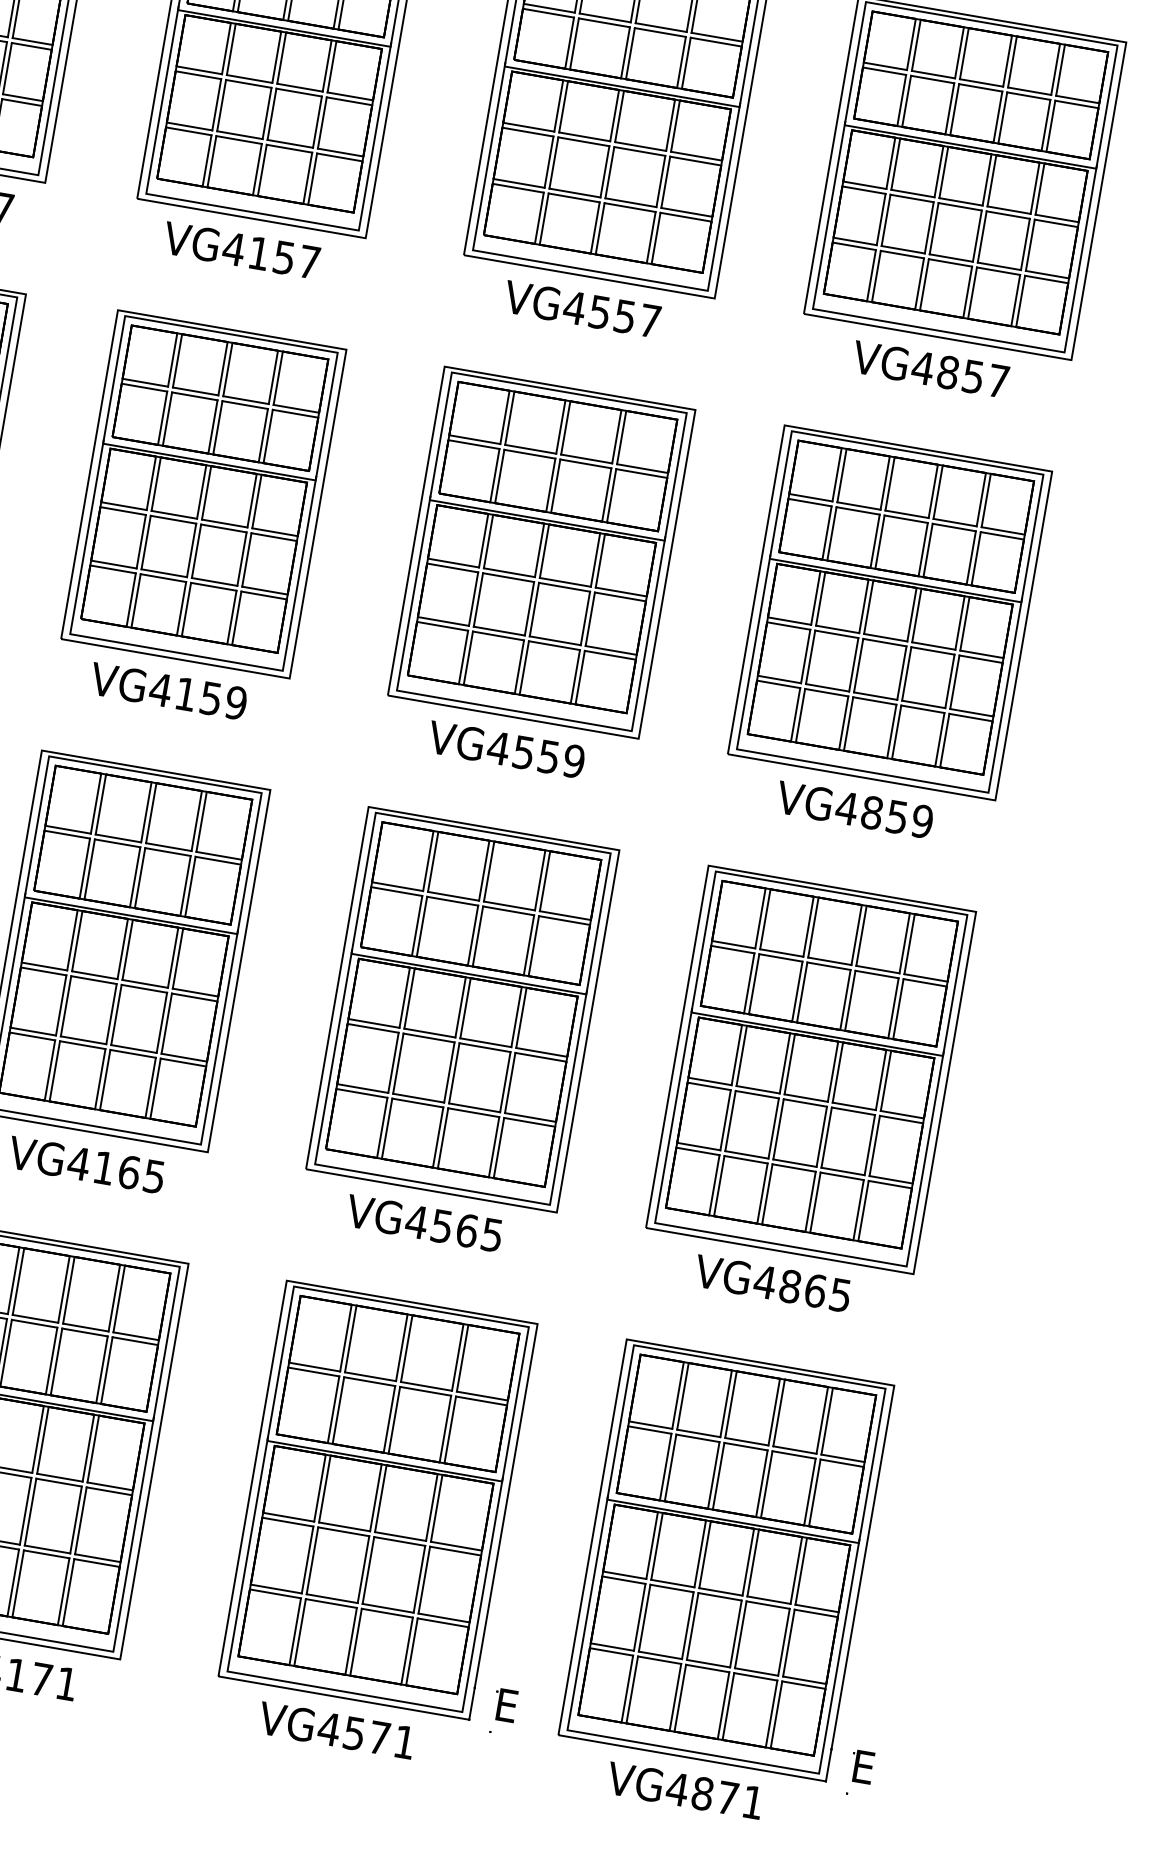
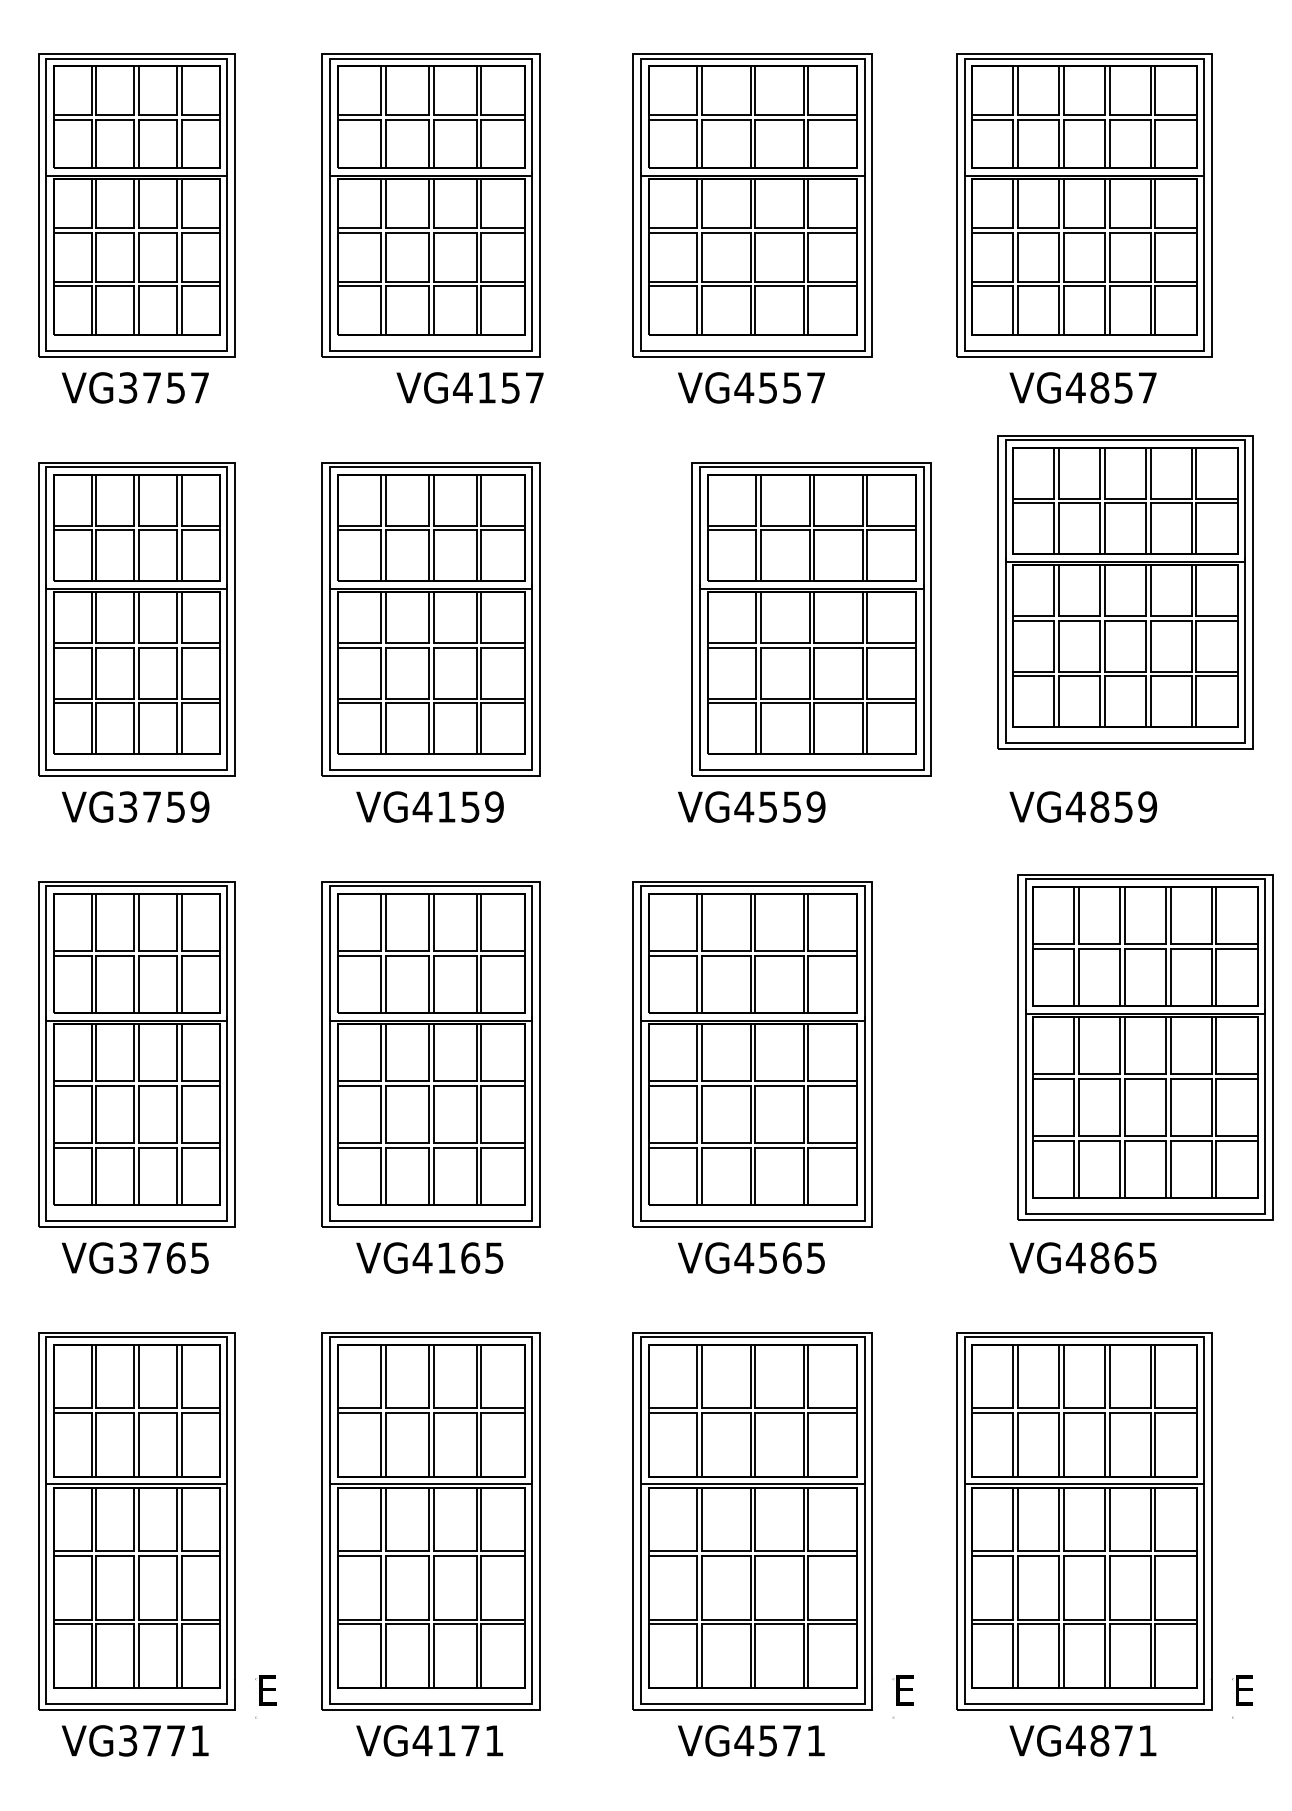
text: (240, 249) -> (469, 387), moved
part: (541, 552) -> (811, 619), moved
part: (890, 613) -> (1125, 592), moved
part: (811, 1069) -> (1145, 1047), moved

